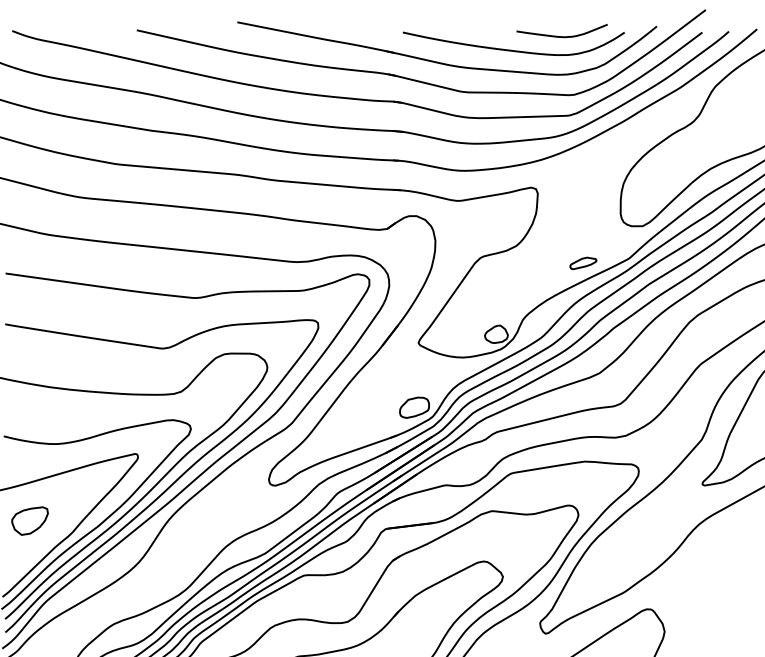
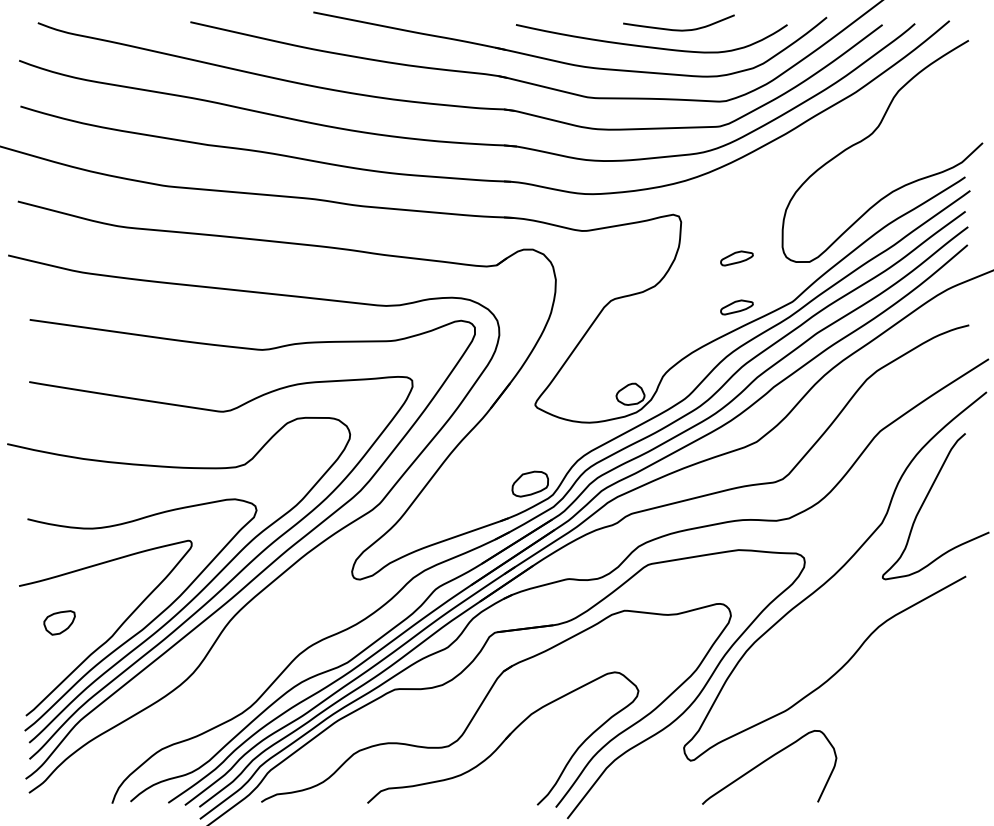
curve: (561, 36) -> (678, 29), moved
part: (583, 223) -> (736, 258), added
part: (29, 520) -> (59, 622), size x0.7

